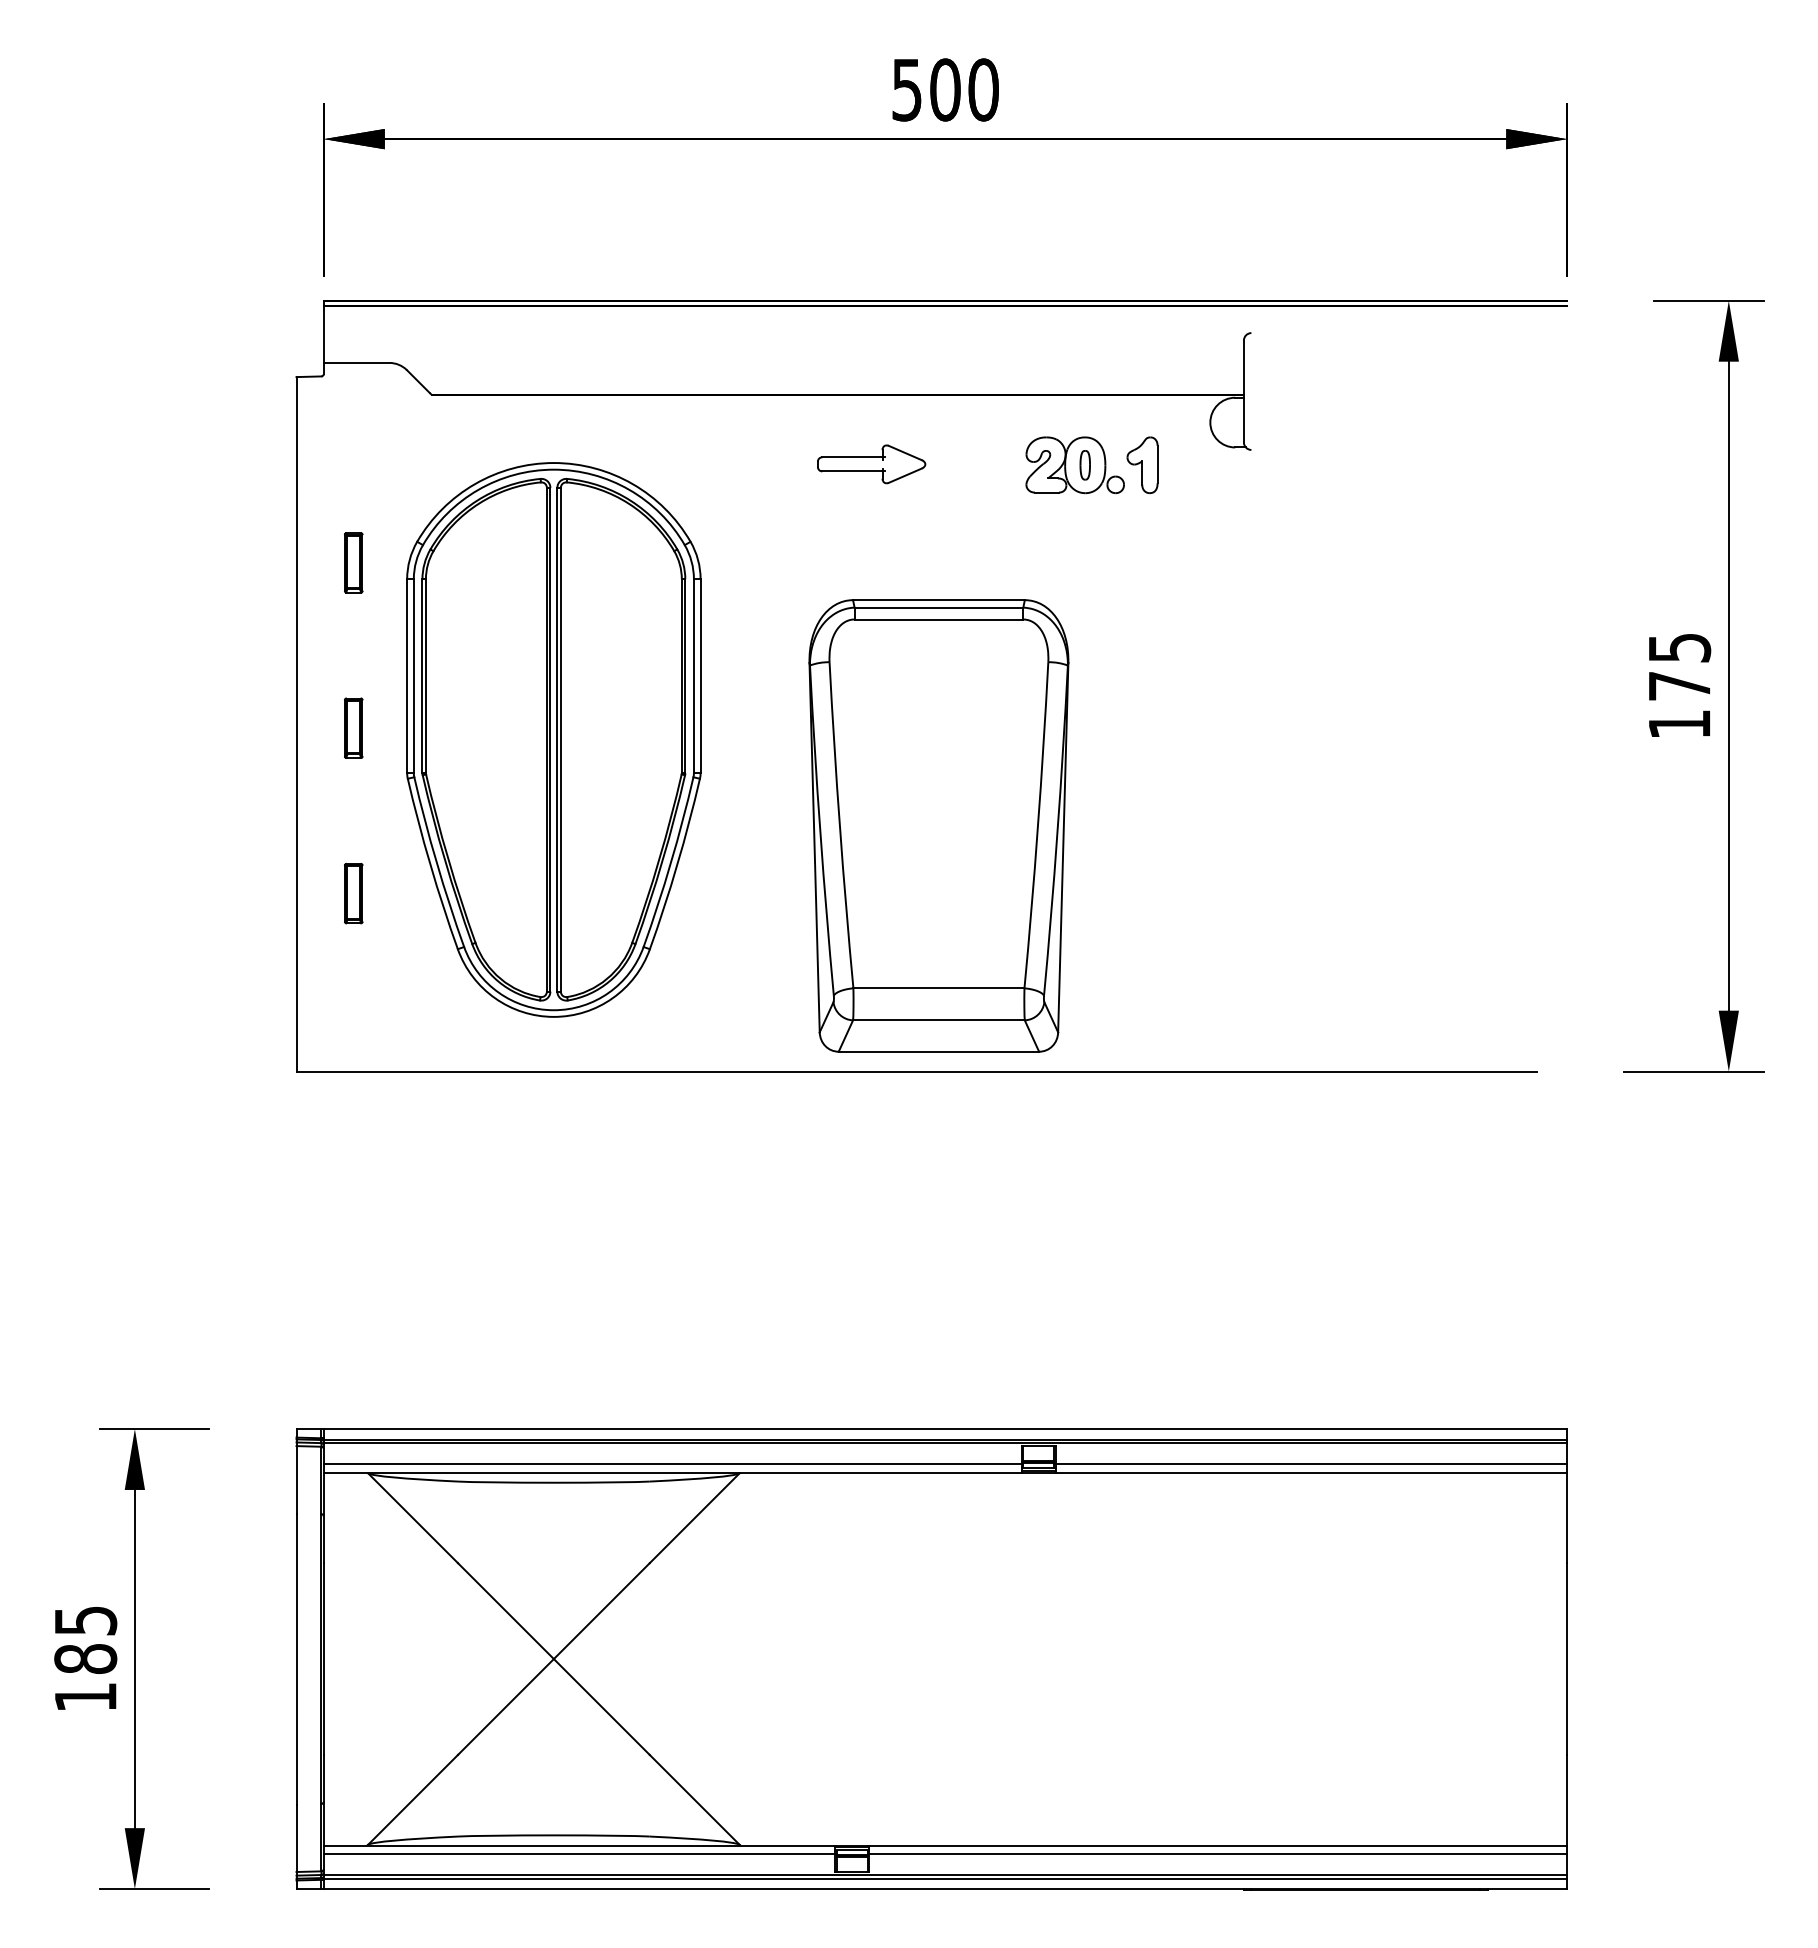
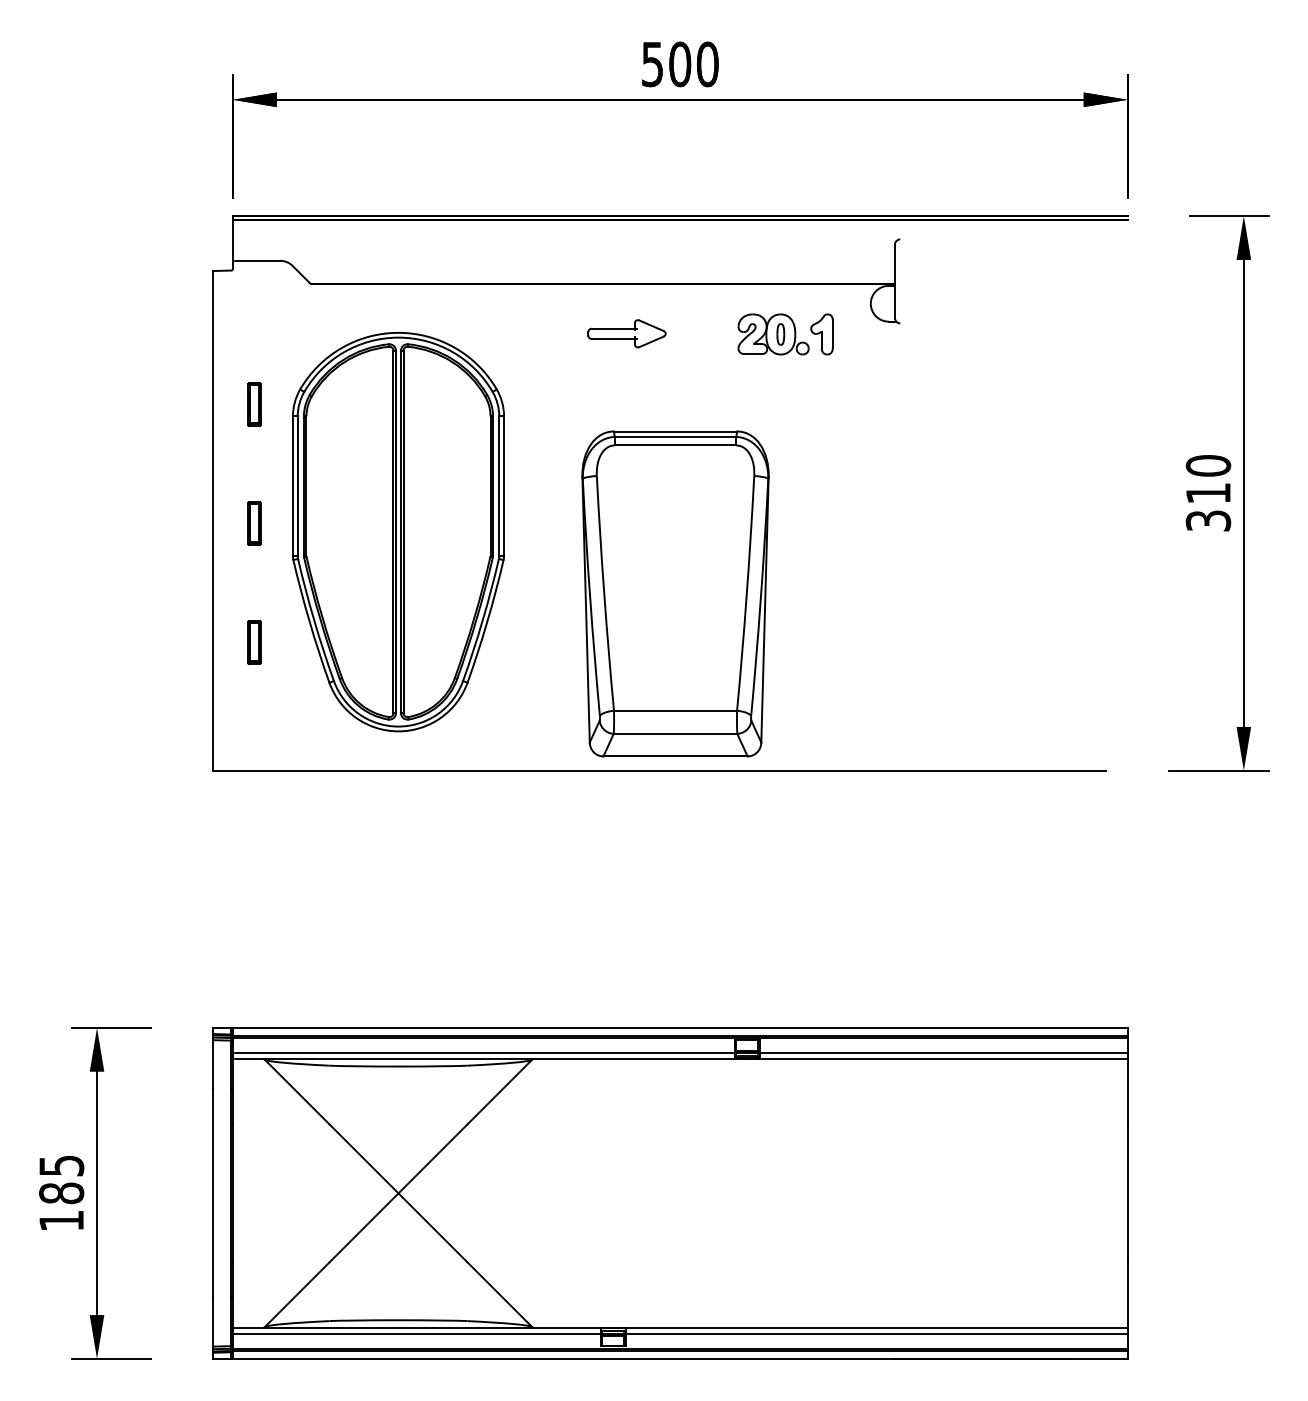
text: (1679, 685) -> (1208, 492), 175 -> 310

